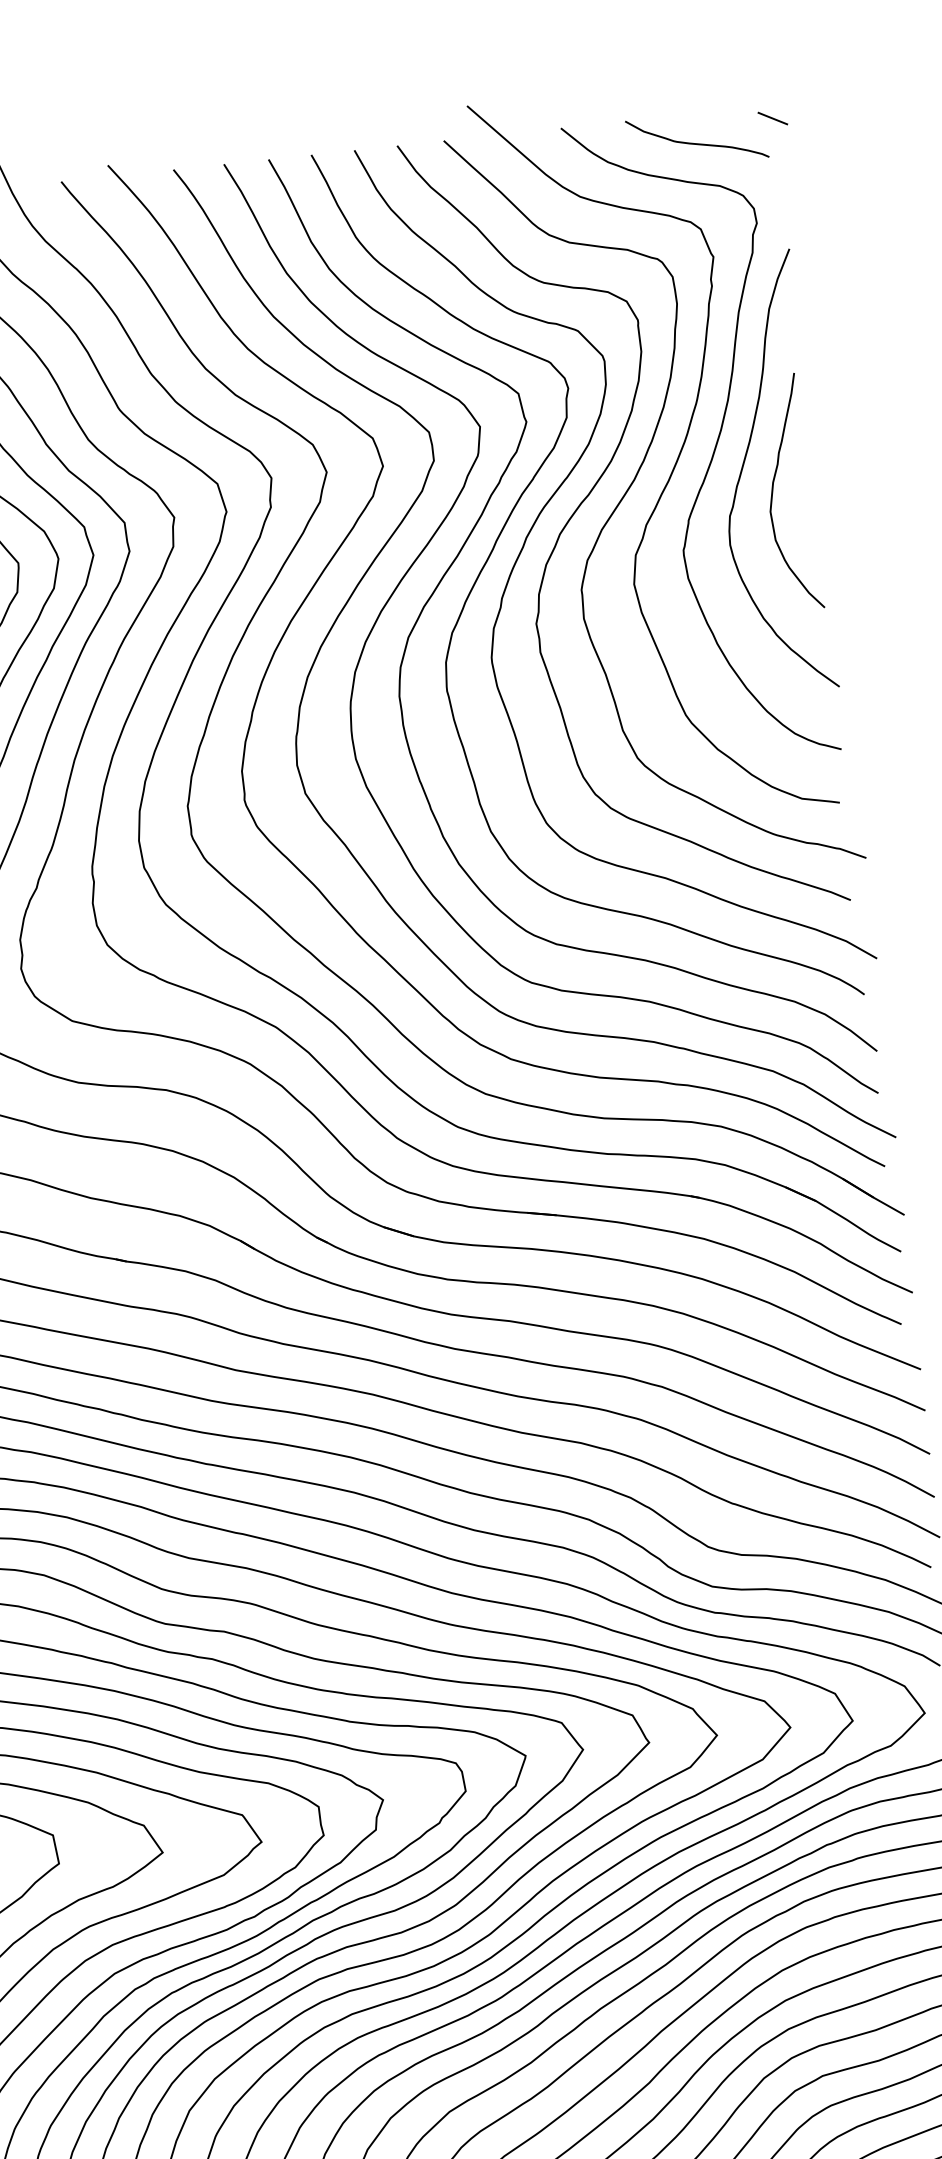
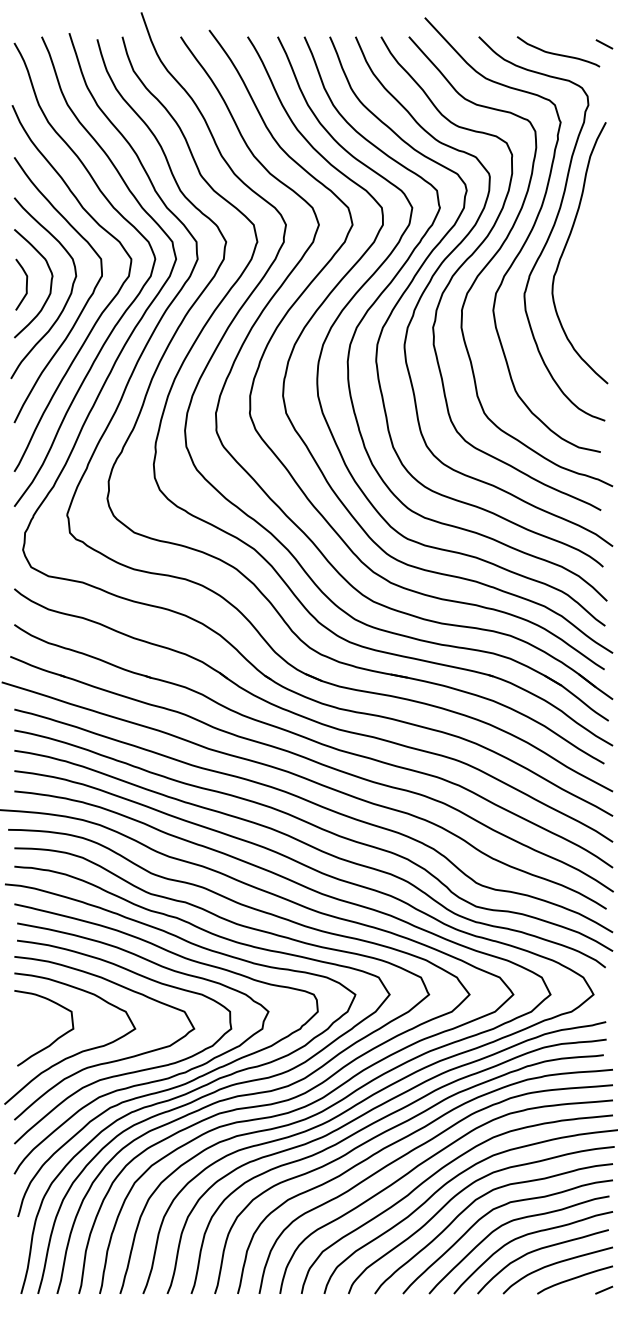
curve: (774, 486) -> (582, 261), removed

